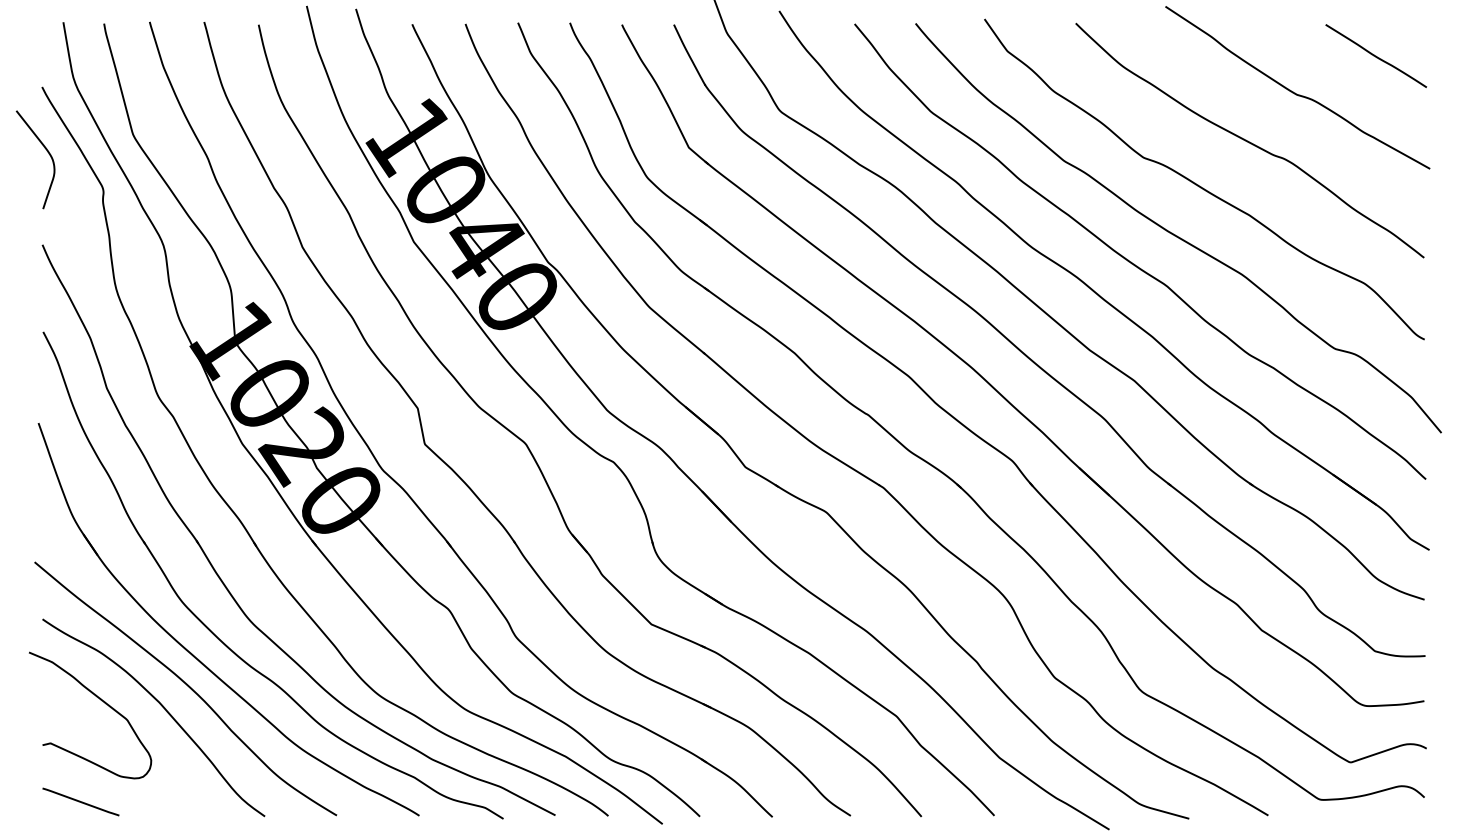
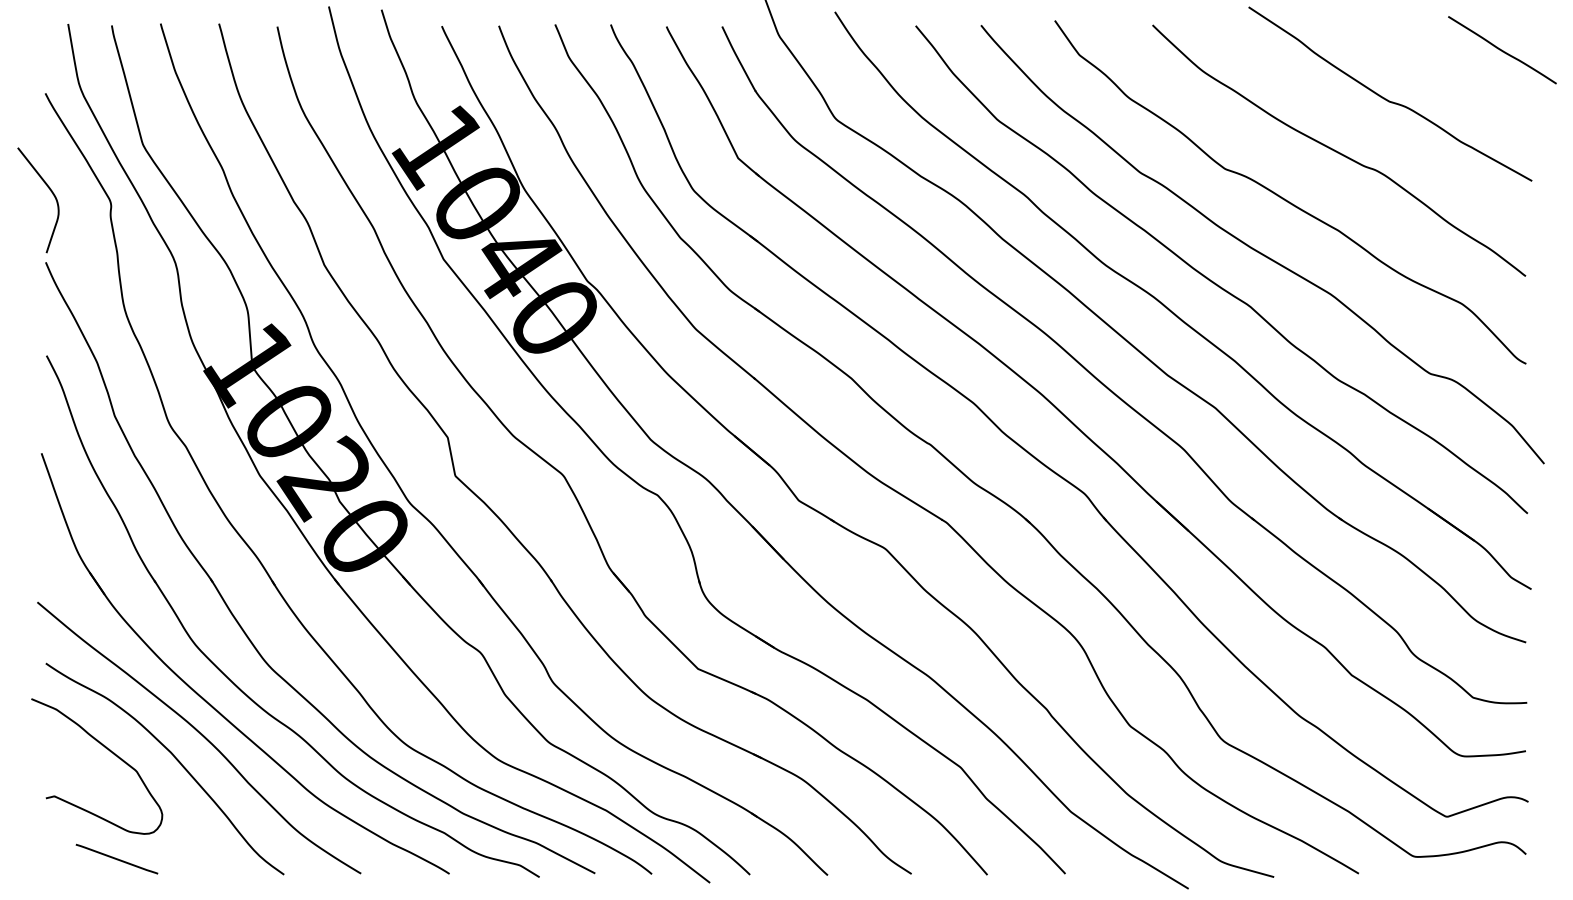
curve: (1376, 56) -> (1502, 50), moved
curve: (46, 151) -> (50, 191), moved
line: (80, 801) -> (116, 858), moved

